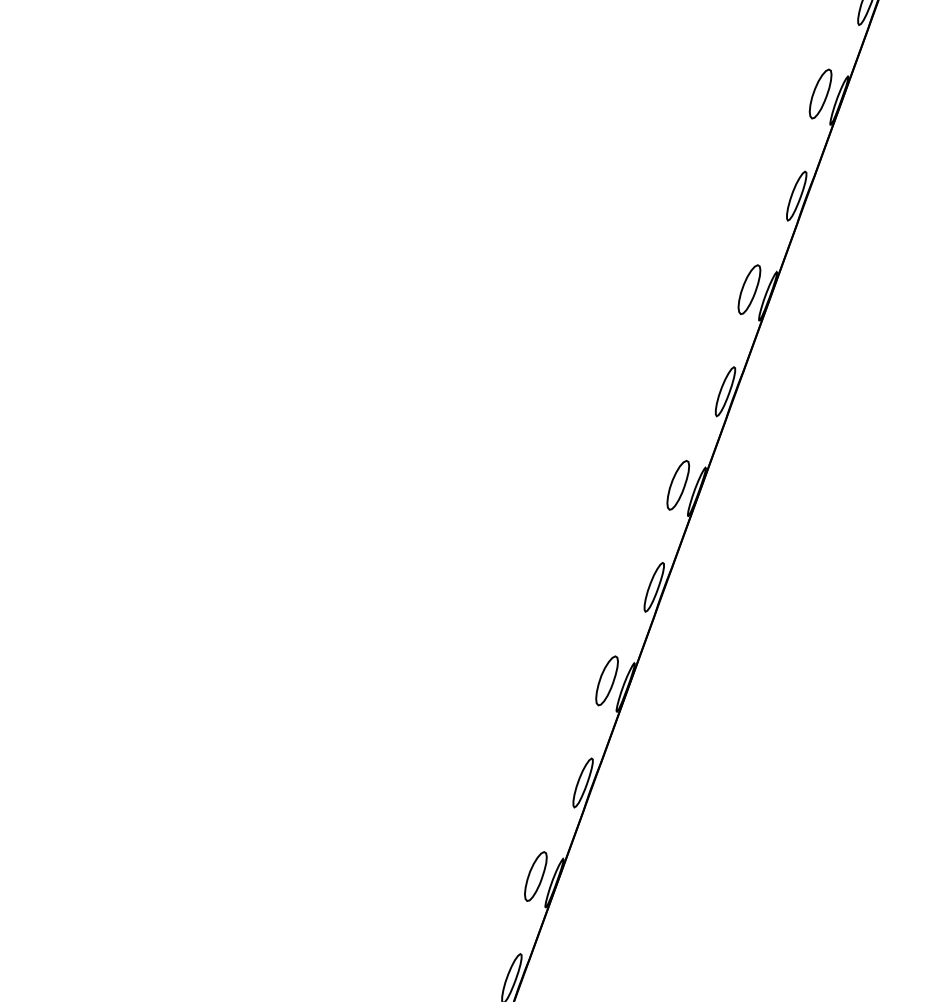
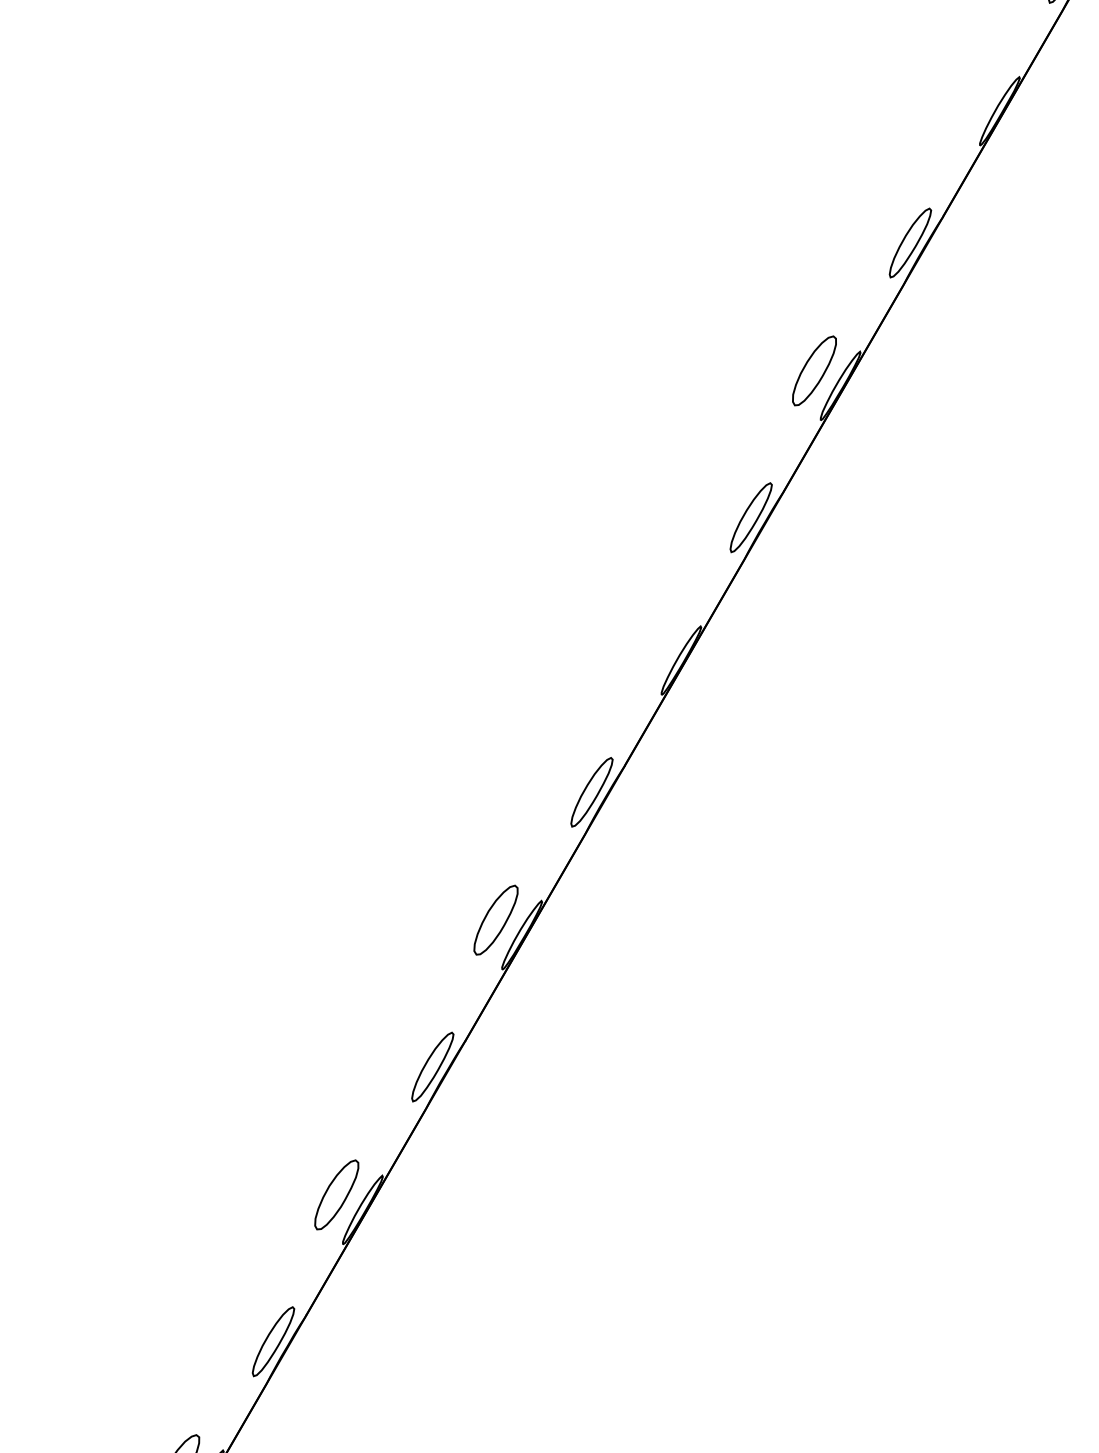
part: (820, 93) -> (973, 95), removed
part: (678, 485) -> (655, 645), removed

